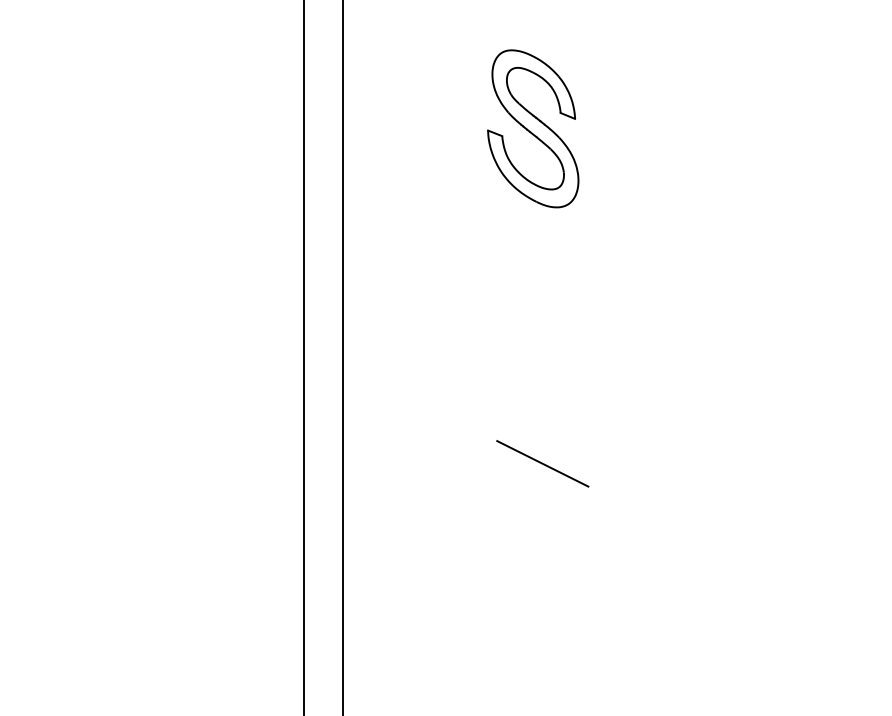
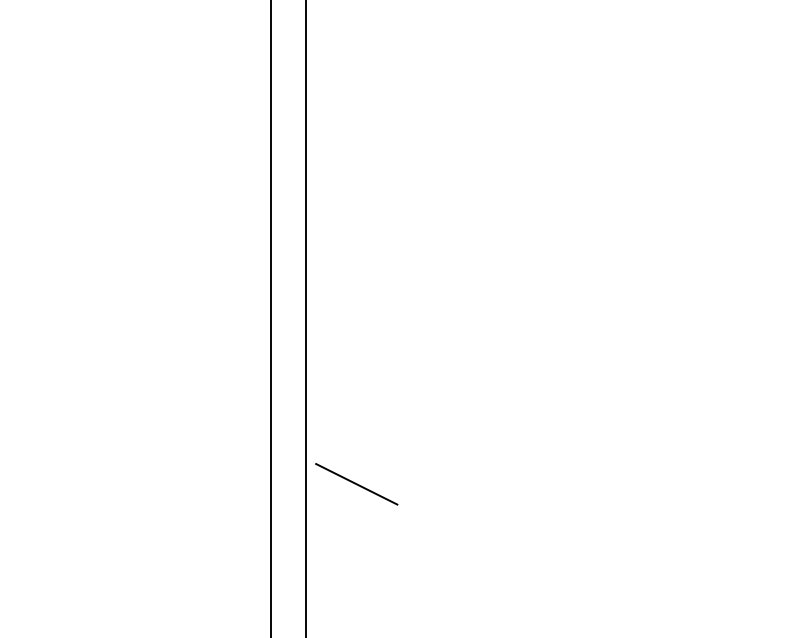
part: (533, 128) -> (475, 114), removed
line: (542, 464) -> (356, 484), moved

